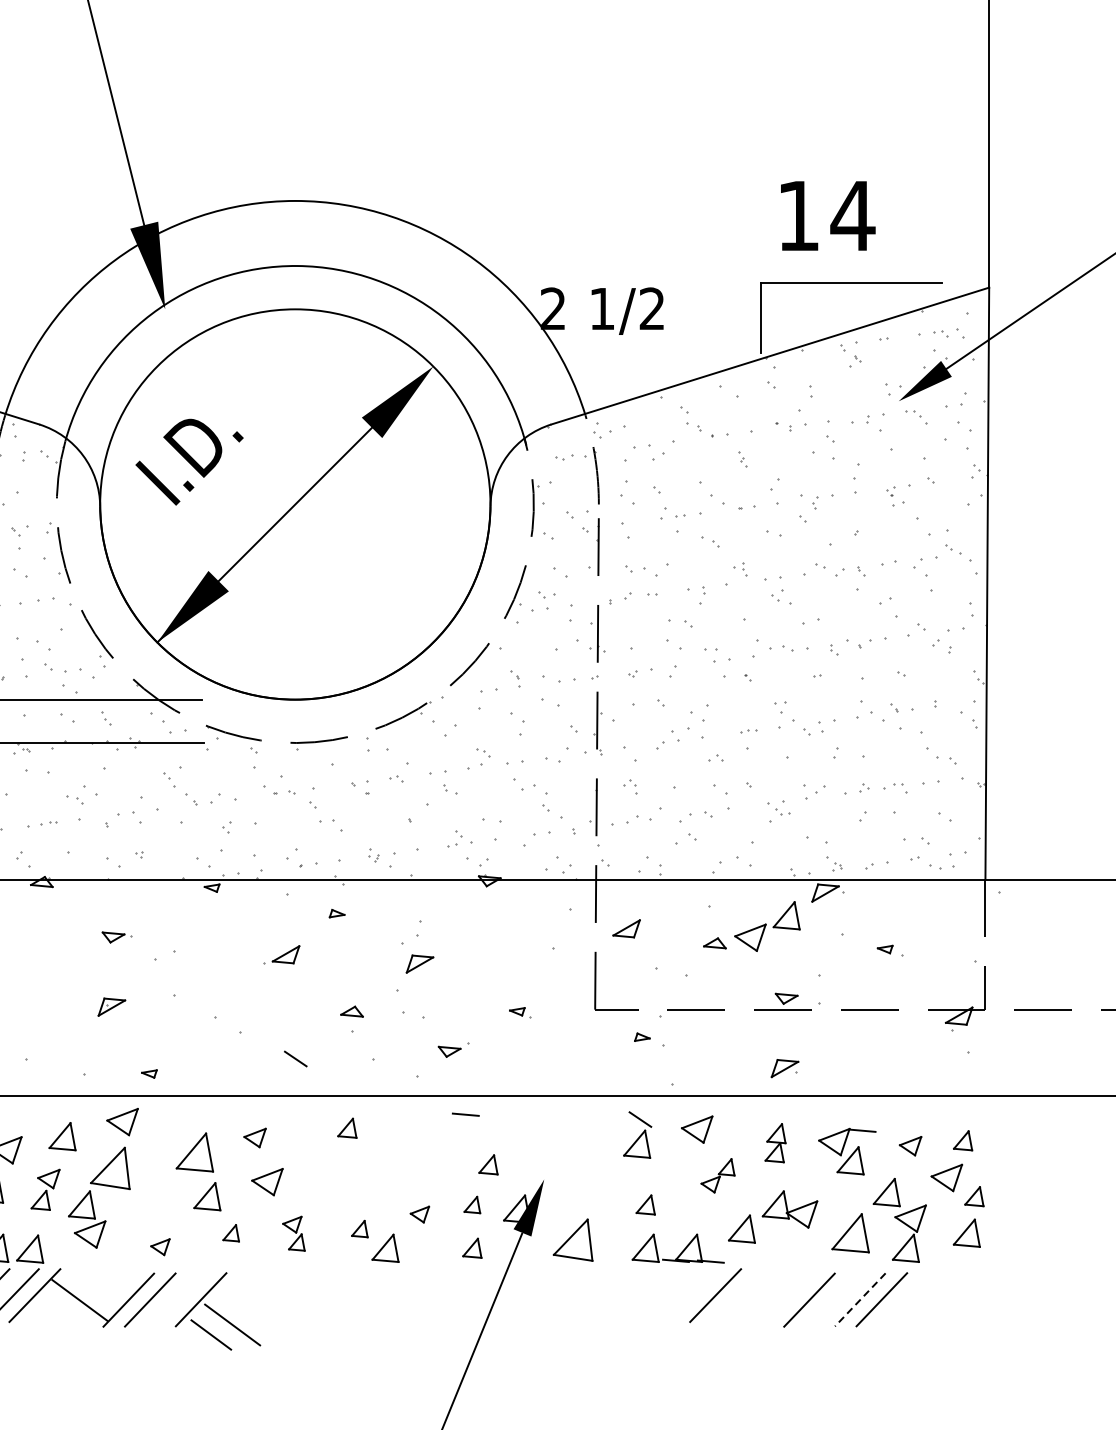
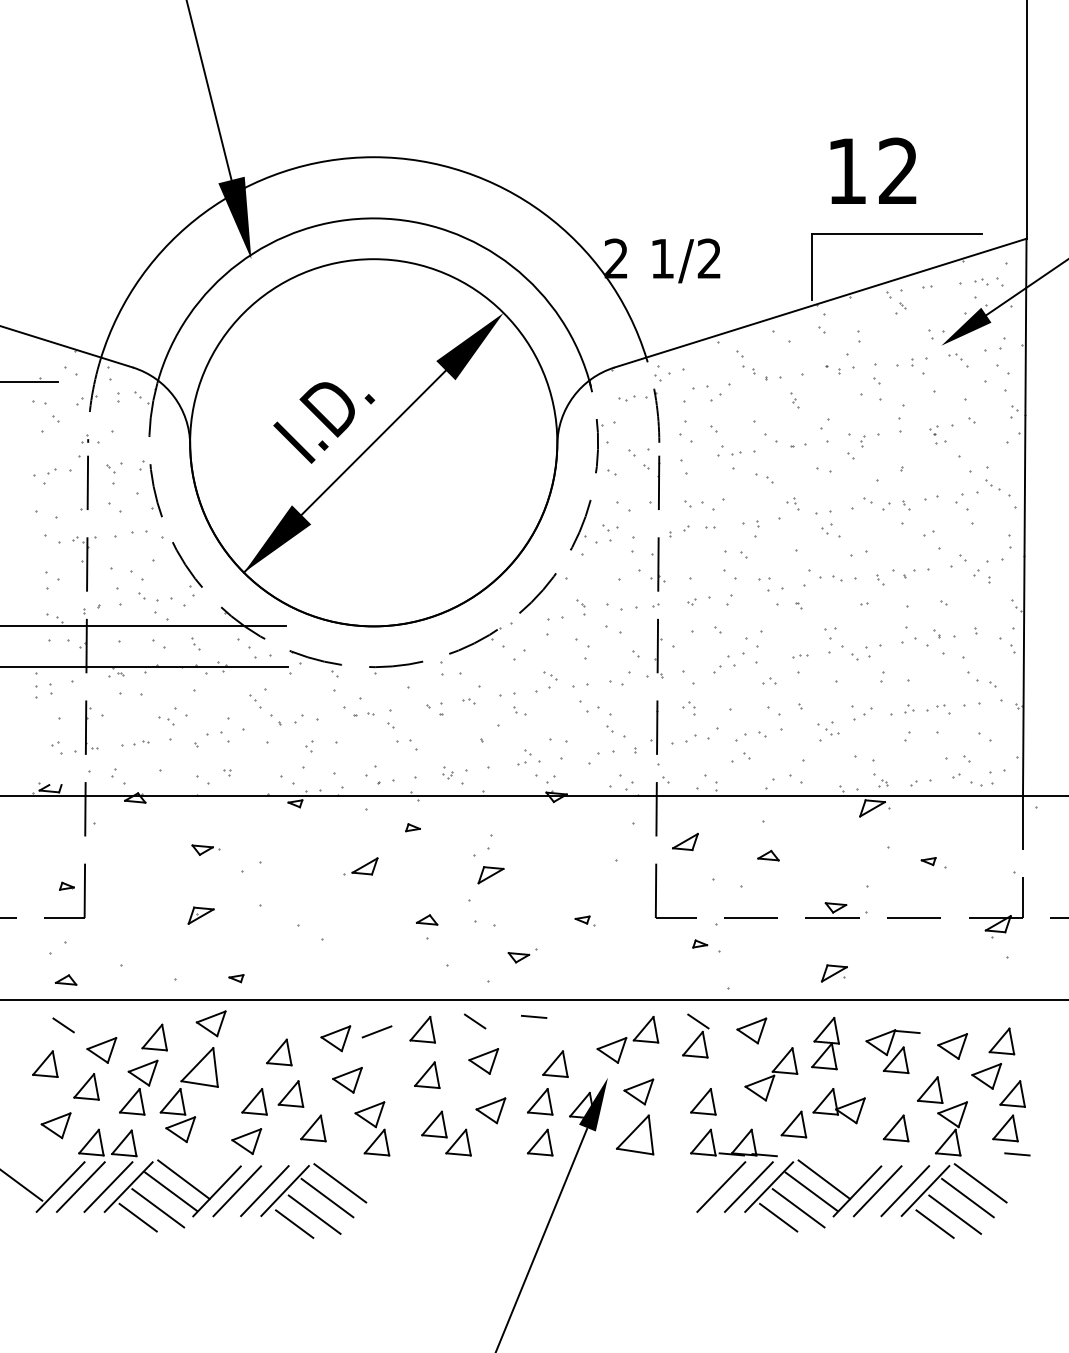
text: (853, 215) -> (898, 170), 14 -> 12
text: (189, 461) -> (324, 422), moved
part: (767, 926) -> (627, 1039), moved
line: (296, 1059) -> (475, 1021), moved
part: (347, 1128) -> (422, 1029), size x1.43
line: (298, 1130) -> (376, 1031), added
part: (254, 1137) -> (335, 1038), size x1.43
part: (962, 1140) -> (1001, 1041), size x1.43
part: (775, 1142) -> (825, 1043), size x1.43
part: (910, 1146) -> (952, 1046), size x1.43
part: (195, 1152) -> (279, 1052), size x0.71
part: (412, 1162) -> (483, 1061), added
part: (488, 1164) -> (555, 1063), size x1.43
part: (352, 1175) -> (427, 1074), added
part: (718, 1175) -> (771, 1074), size x1.67
part: (45, 1189) -> (138, 1087), size x1.43
part: (576, 1194) -> (638, 1091), added
part: (974, 1196) -> (1012, 1093), size x1.43
part: (168, 1204) -> (254, 1101), added
part: (472, 1204) -> (540, 1101), size x1.67
part: (645, 1204) -> (703, 1101), size x1.43
part: (419, 1214) -> (490, 1110), size x1.67
part: (359, 1229) -> (434, 1124), size x1.67
part: (231, 1233) -> (313, 1128), size x1.67
part: (294, 1233) -> (372, 1128), size x1.67
part: (849, 1233) -> (895, 1128), size x0.71
part: (160, 1247) -> (246, 1141), size x1.67
part: (472, 1248) -> (540, 1142), size x1.43
line: (979, 1260) -> (1017, 1154), added
line: (93, 1287) -> (183, 1179), added
line: (774, 1287) -> (824, 1179), added
line: (260, 1291) -> (340, 1183), added
line: (940, 1291) -> (980, 1183), added
line: (664, 1294) -> (721, 1186), added
line: (693, 1294) -> (748, 1186), added
line: (179, 1300) -> (264, 1191), added
line: (760, 1300) -> (811, 1191), added
line: (830, 1300) -> (877, 1191), added
line: (859, 1300) -> (904, 1191), dashed -> solid
line: (246, 1306) -> (327, 1197), added
line: (926, 1306) -> (967, 1197), added
line: (66, 1318) -> (158, 1208), added
line: (746, 1318) -> (798, 1208), added
line: (913, 1324) -> (955, 1214), added
line: (44, 1327) -> (137, 1217), added
line: (725, 1327) -> (778, 1217), added
line: (891, 1334) -> (934, 1223), added

